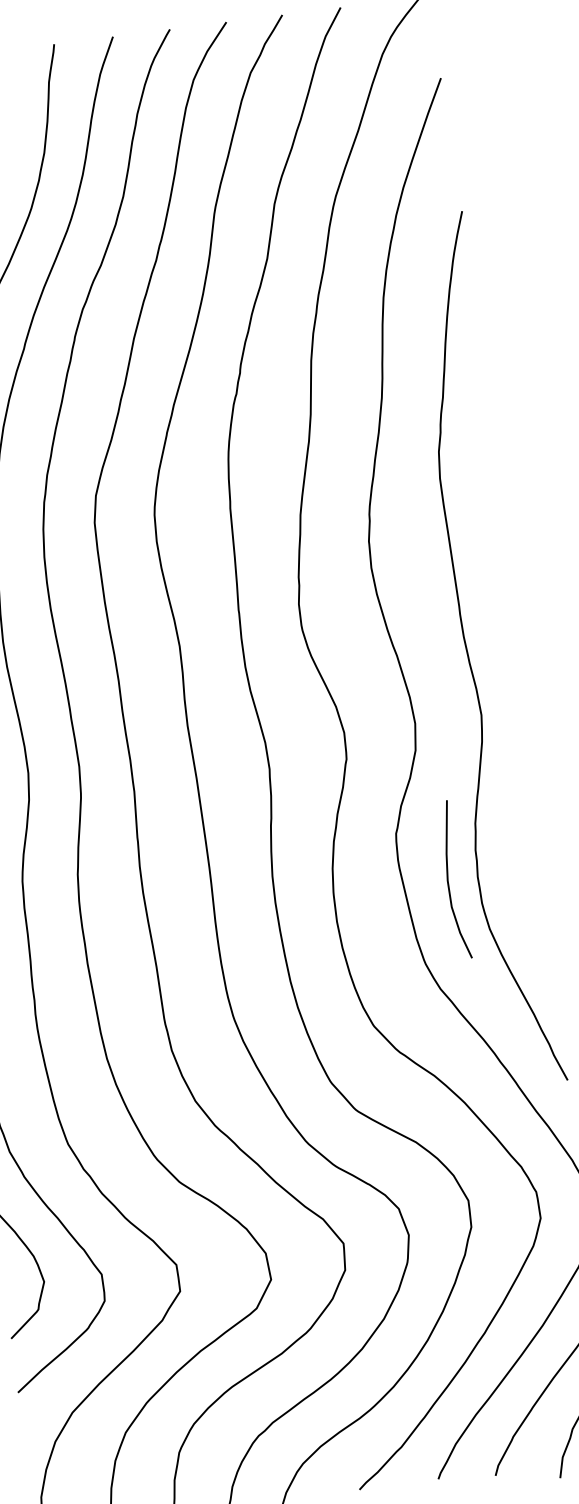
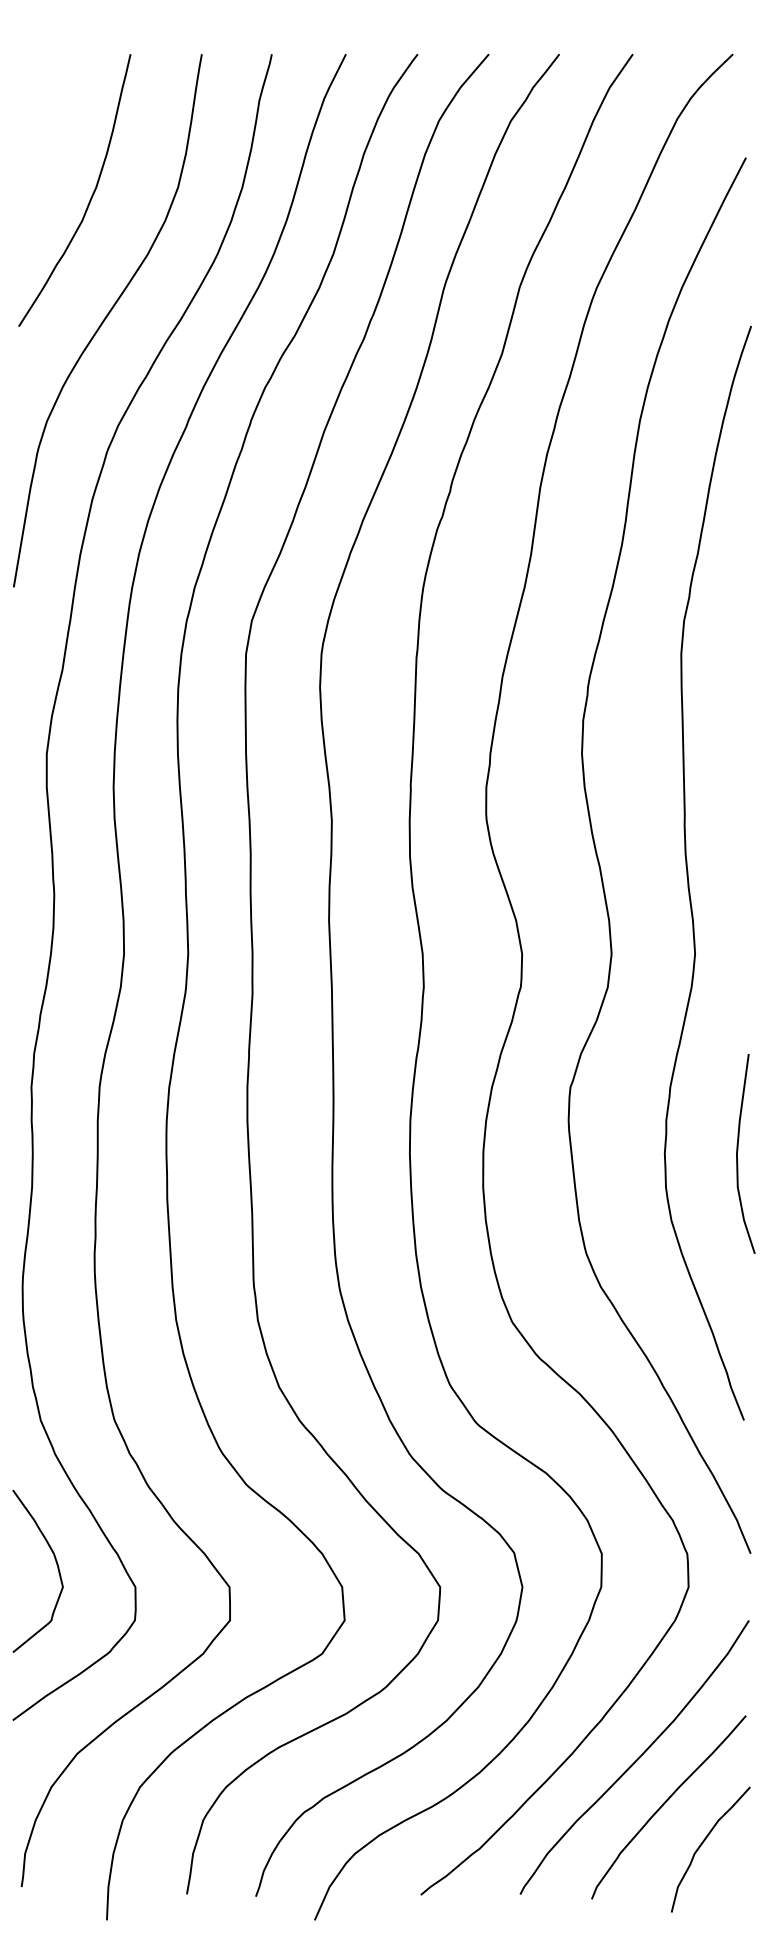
curve: (448, 878) -> (738, 1151), moved

